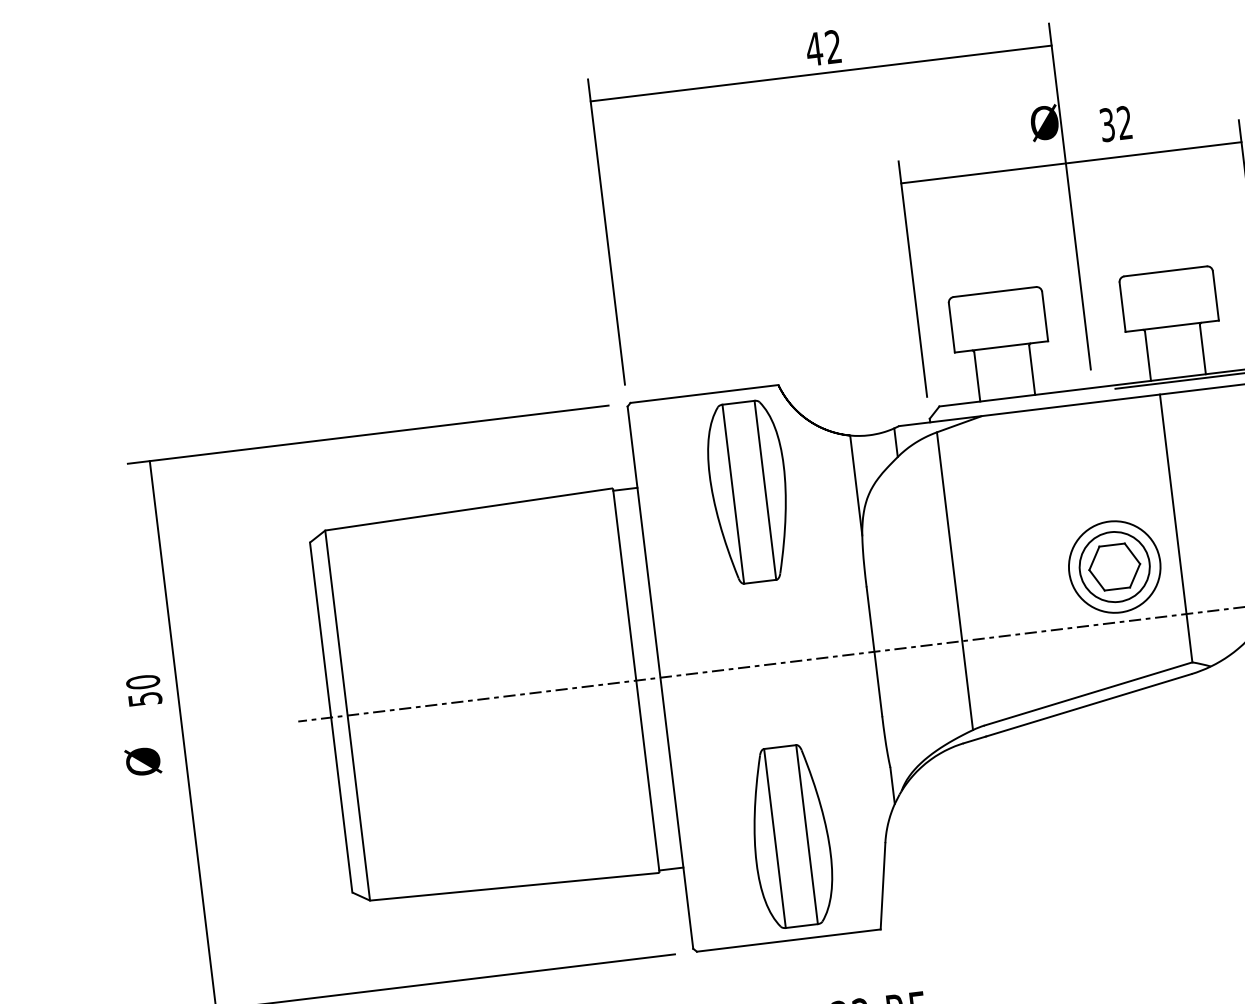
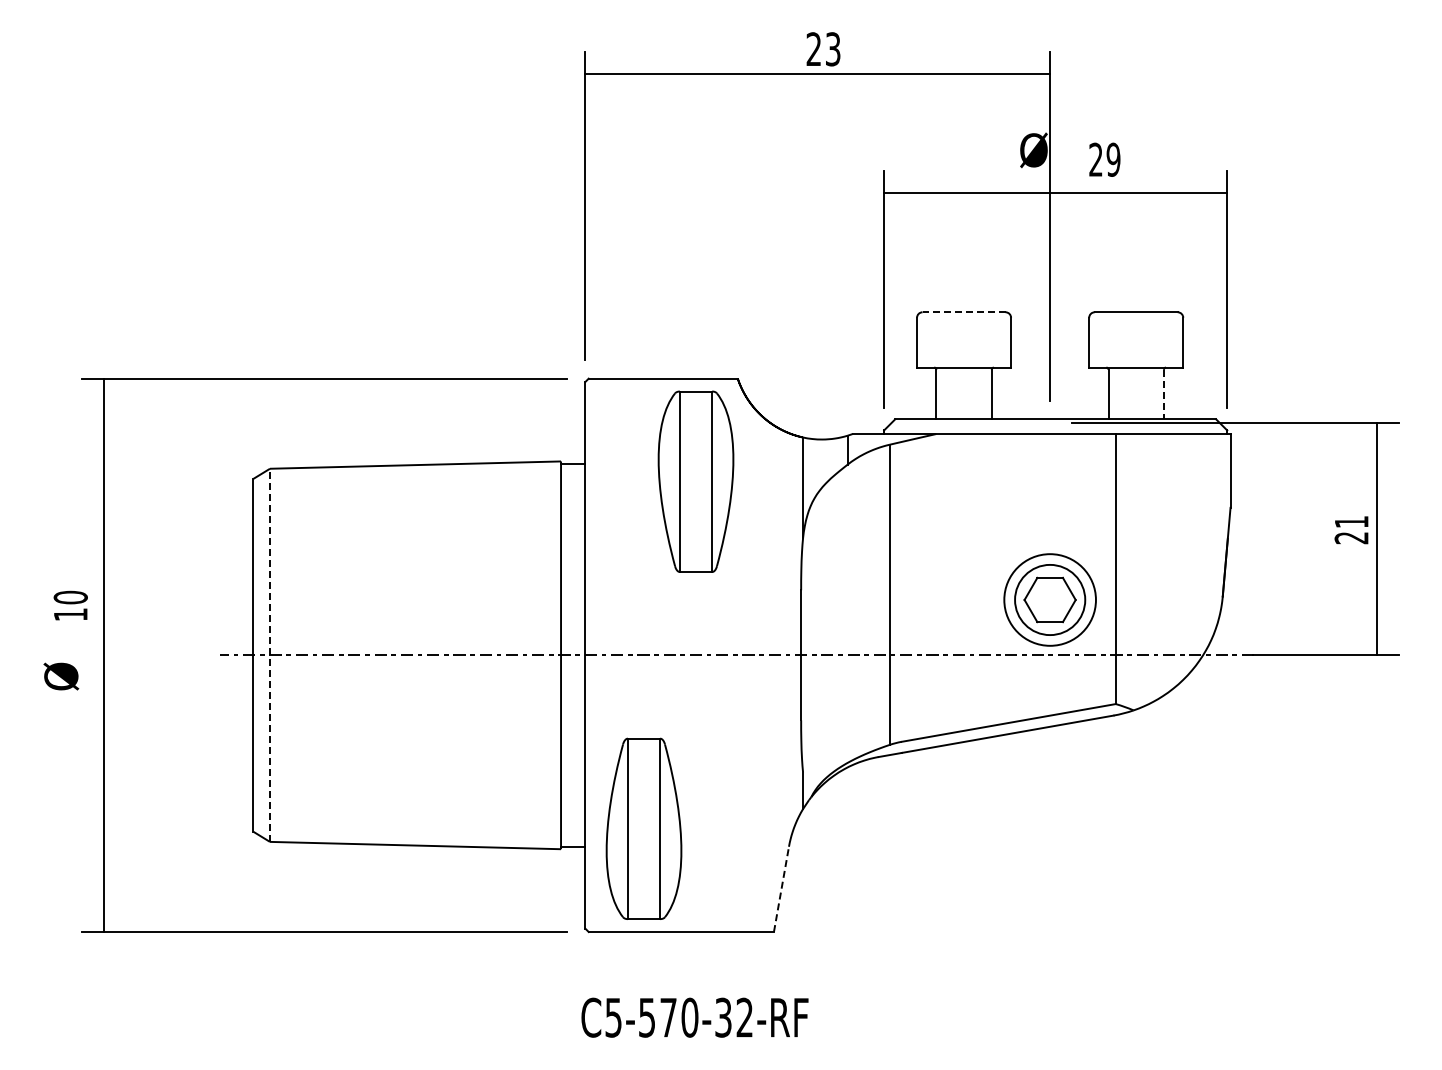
text: (823, 48) -> (823, 49), 42 -> 23
text: (1115, 123) -> (1104, 159), 32 -> 29
line: (994, 292) -> (963, 312), solid -> dashed
line: (1202, 349) -> (1163, 394), solid -> dashed
text: (144, 699) -> (70, 614), 50 -> 10
line: (347, 715) -> (269, 655), solid -> dashed
part: (790, 836) -> (643, 828), moved
line: (882, 885) -> (781, 888), solid -> dashed

